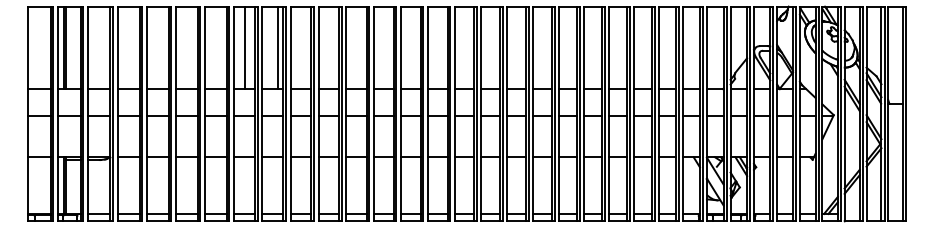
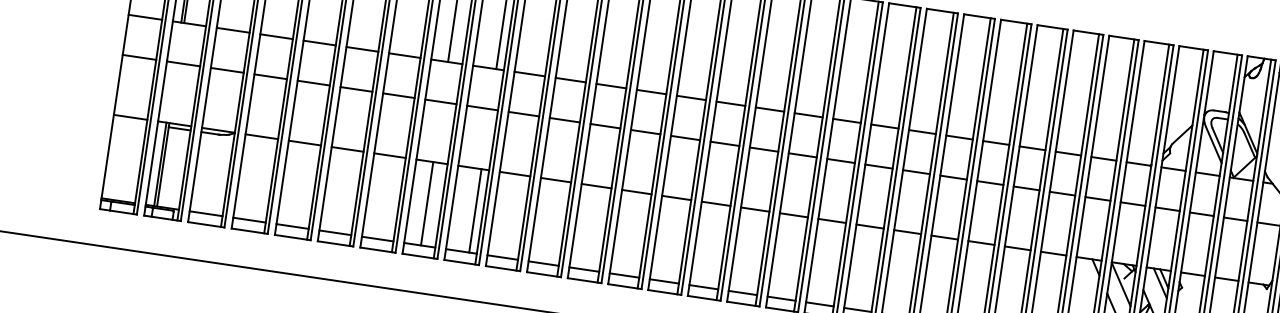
line: (245, 185) -> (427, 203), added
line: (278, 185) -> (475, 210), added

